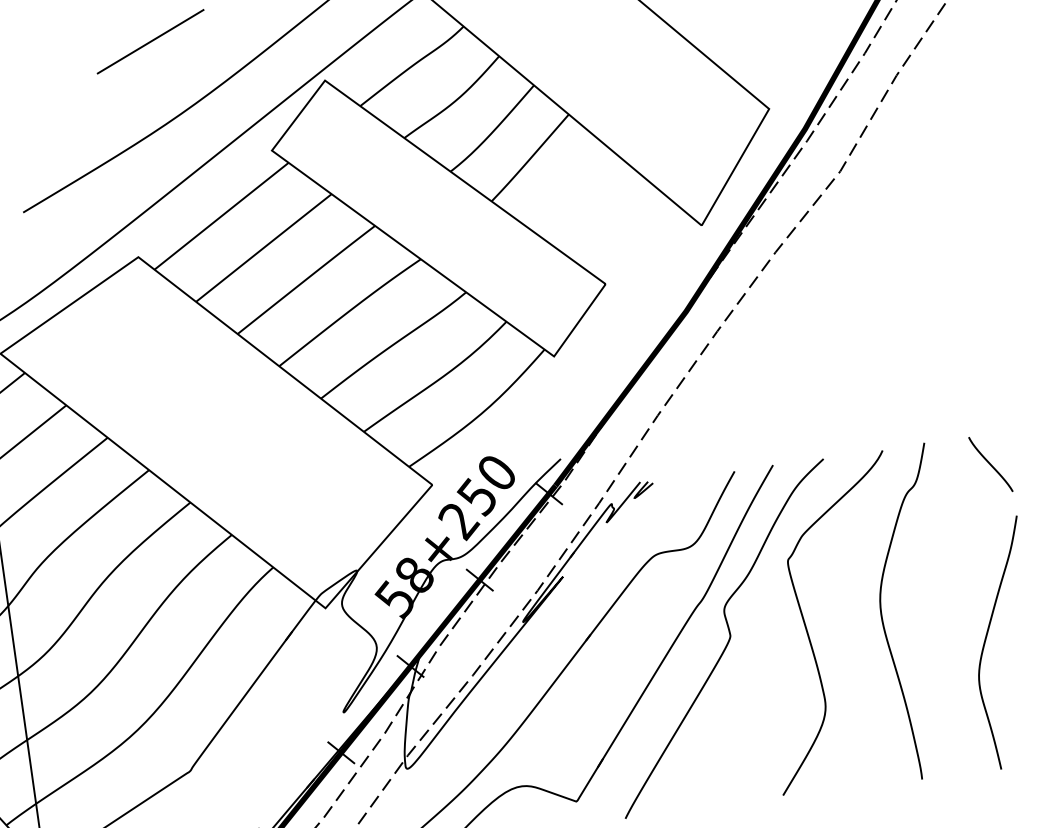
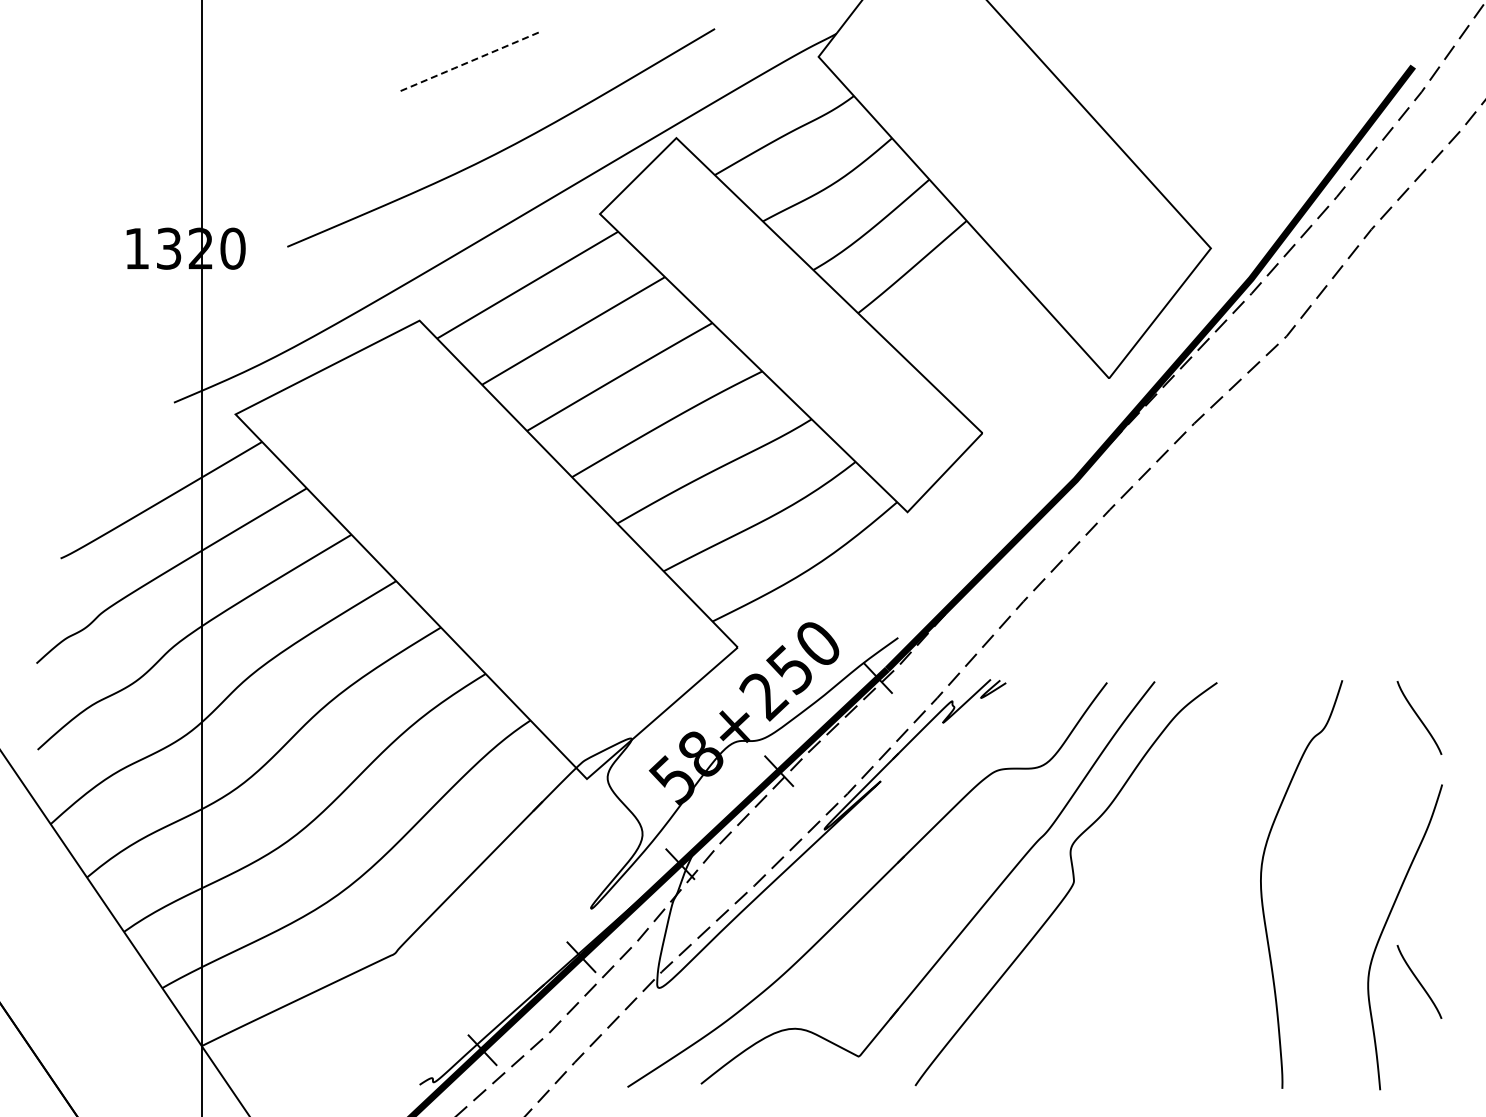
line: (150, 42) -> (471, 61), solid -> dashed
curve: (807, 628) -> (1168, 885), removed
curve: (1020, 677) -> (1419, 981), added

